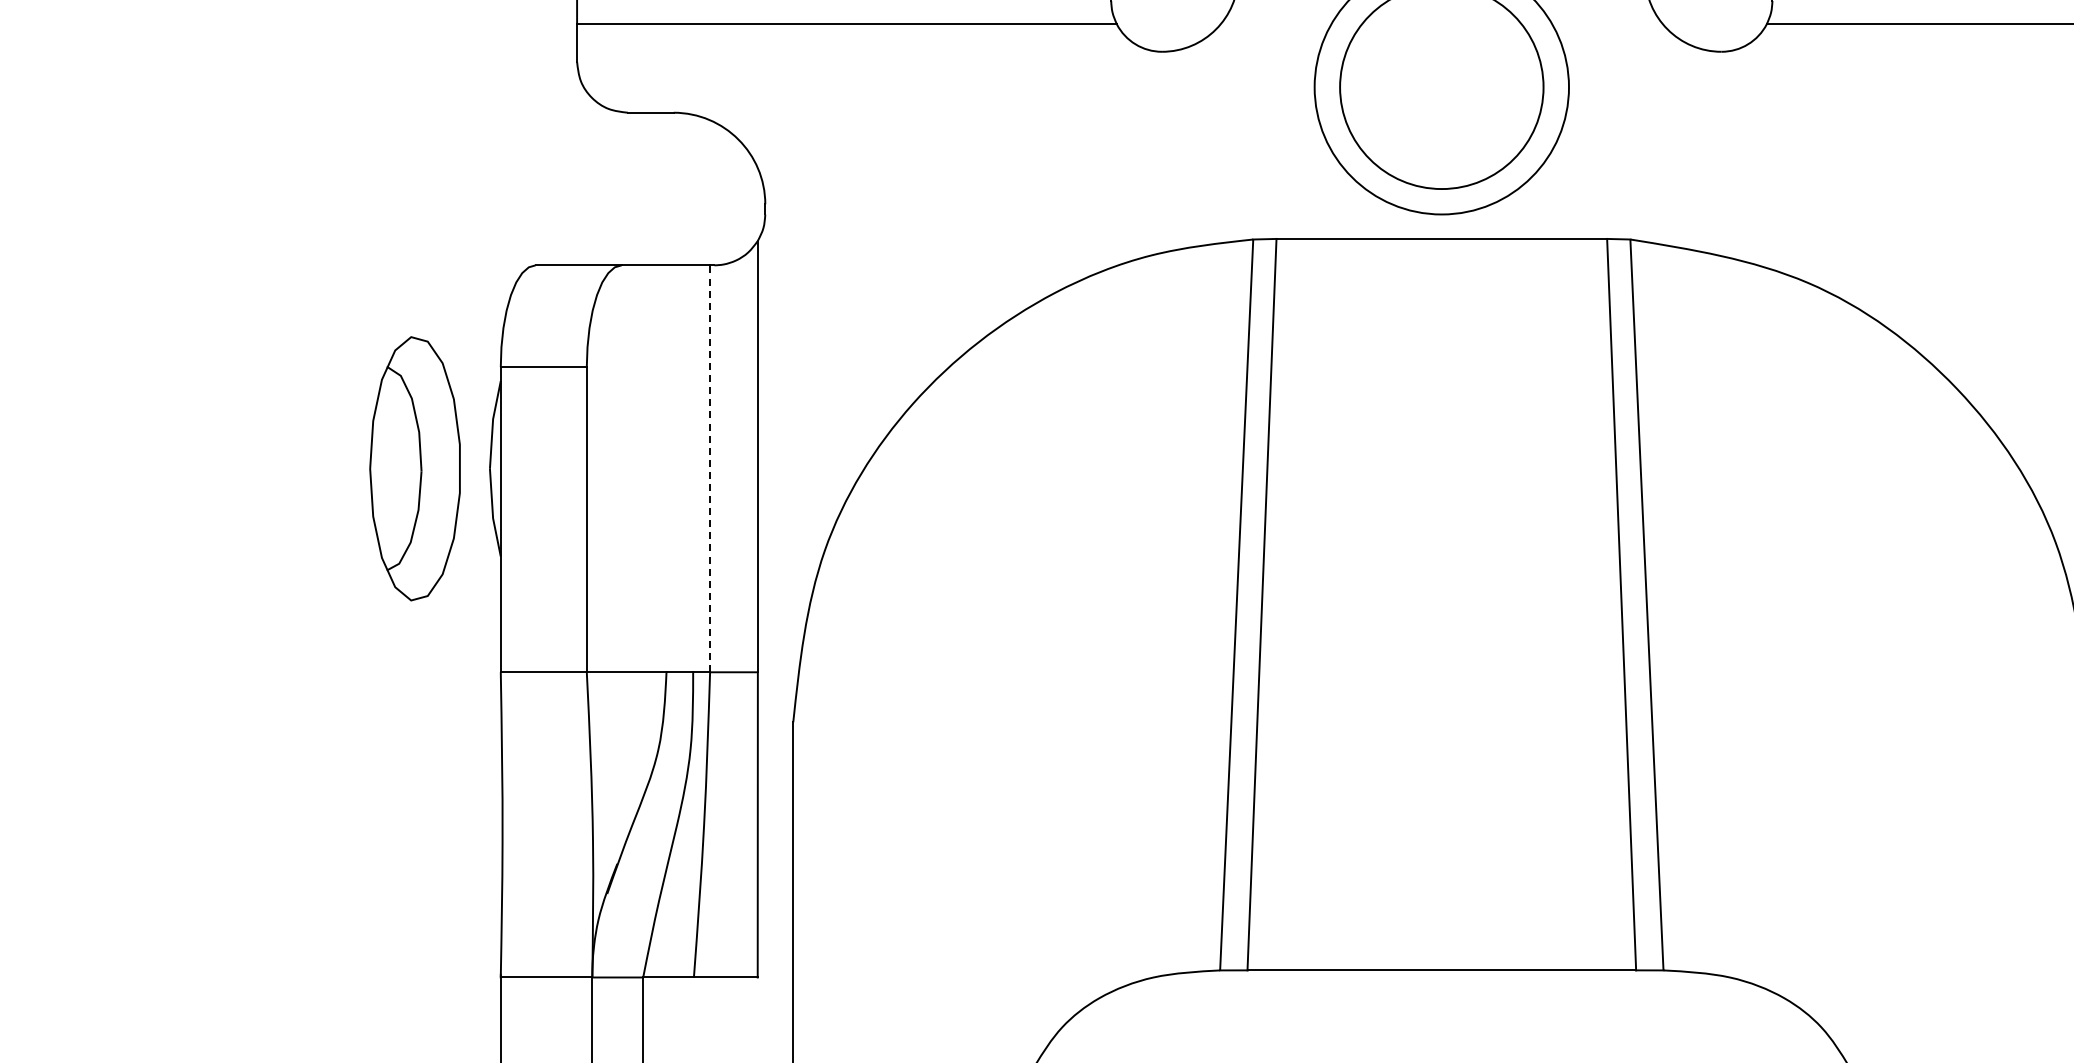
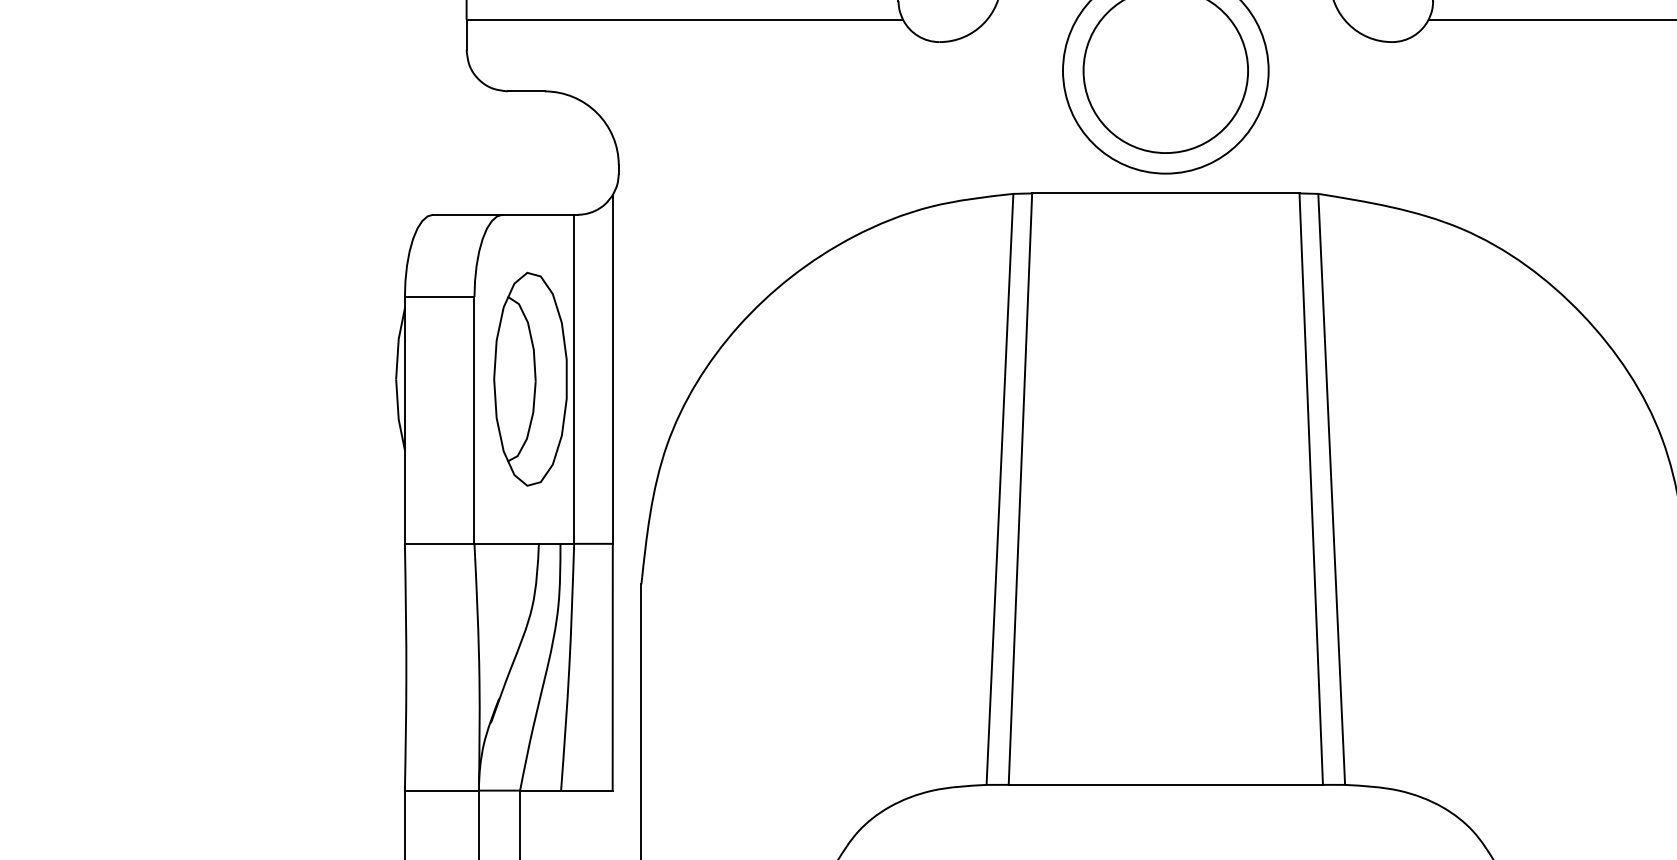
part: (414, 468) -> (530, 379), moved
line: (710, 468) -> (574, 379), dashed -> solid

